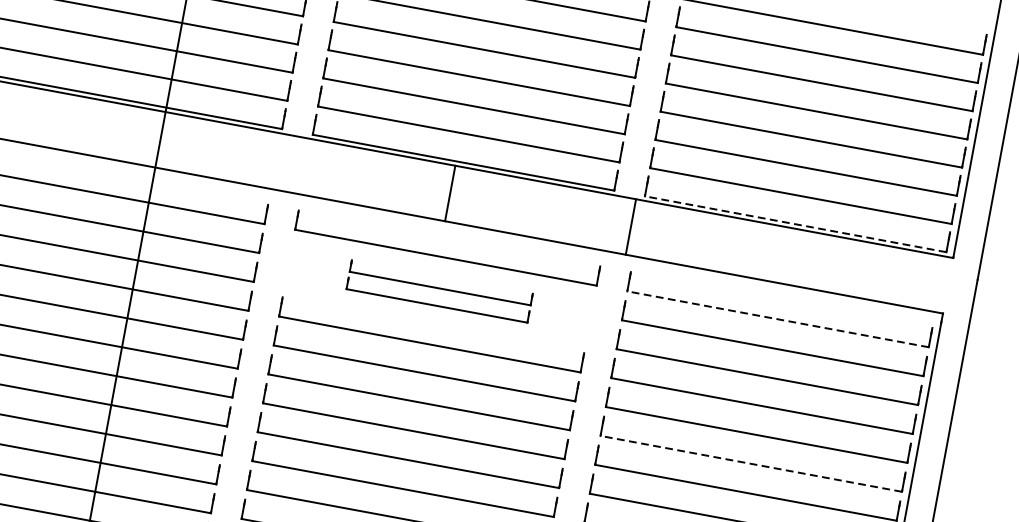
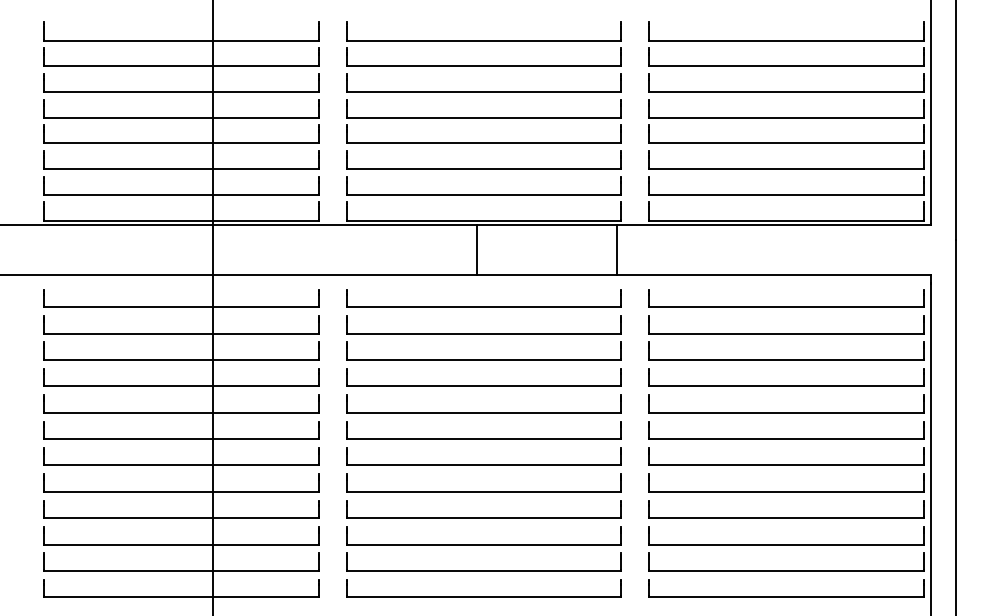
line: (795, 224) -> (786, 220), dashed -> solid
line: (631, 226) -> (617, 249), moved
part: (439, 290) -> (483, 337), size x1.67
line: (777, 319) -> (786, 307), dashed -> solid
line: (750, 464) -> (786, 439), dashed -> solid

